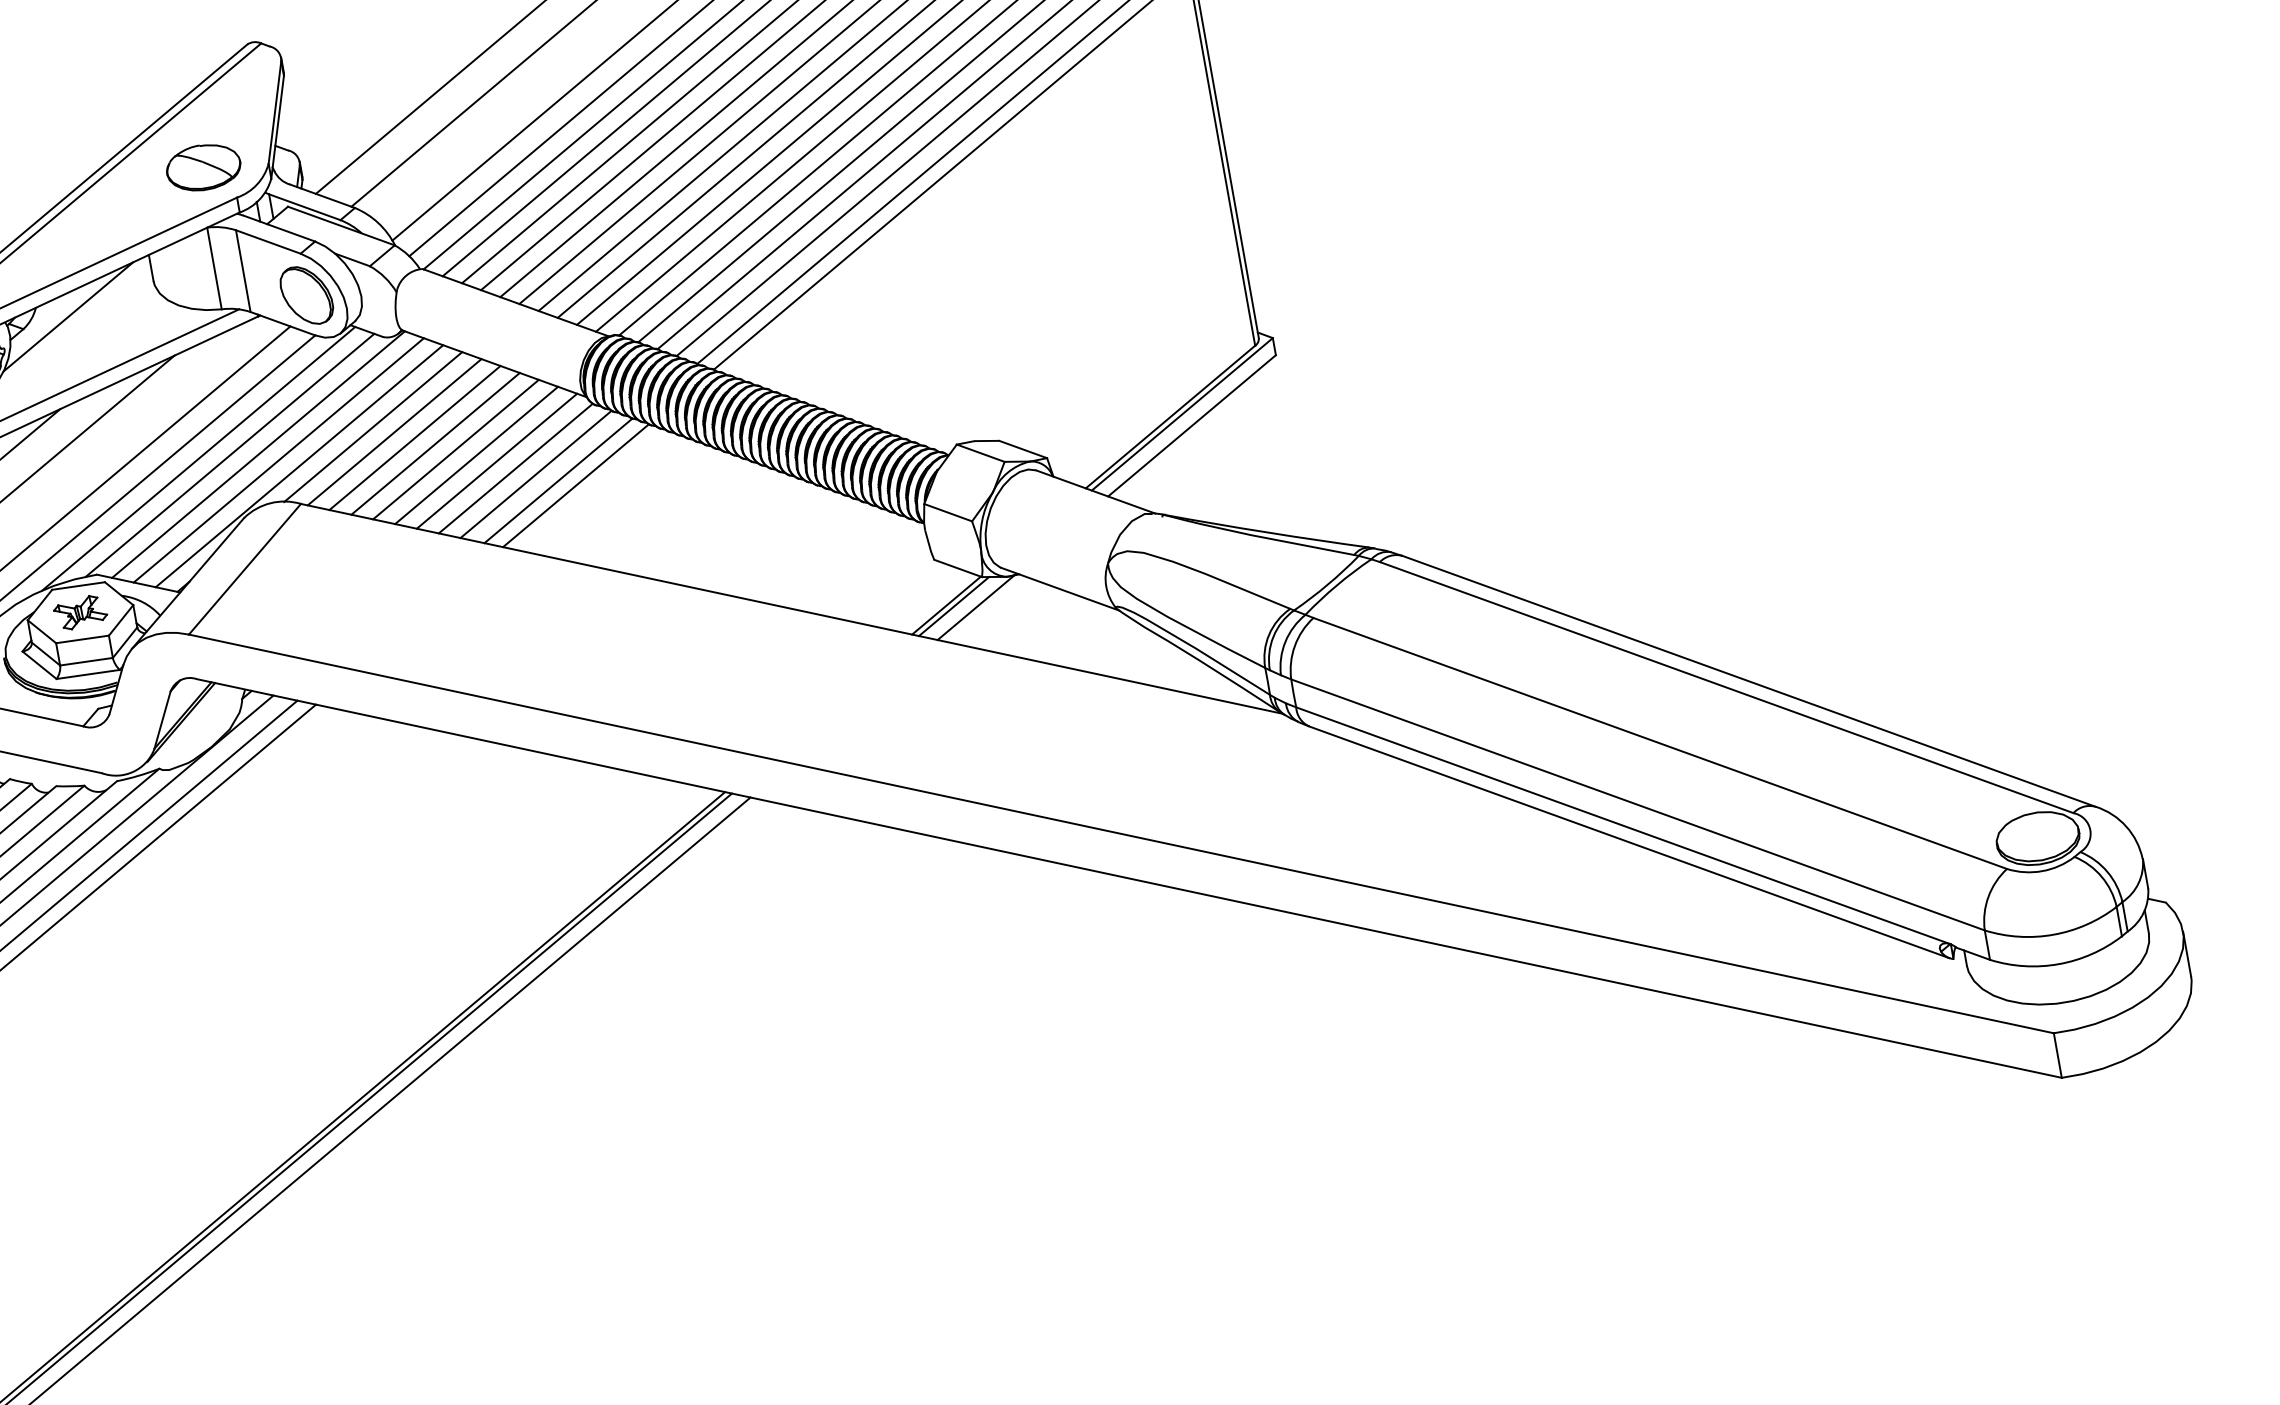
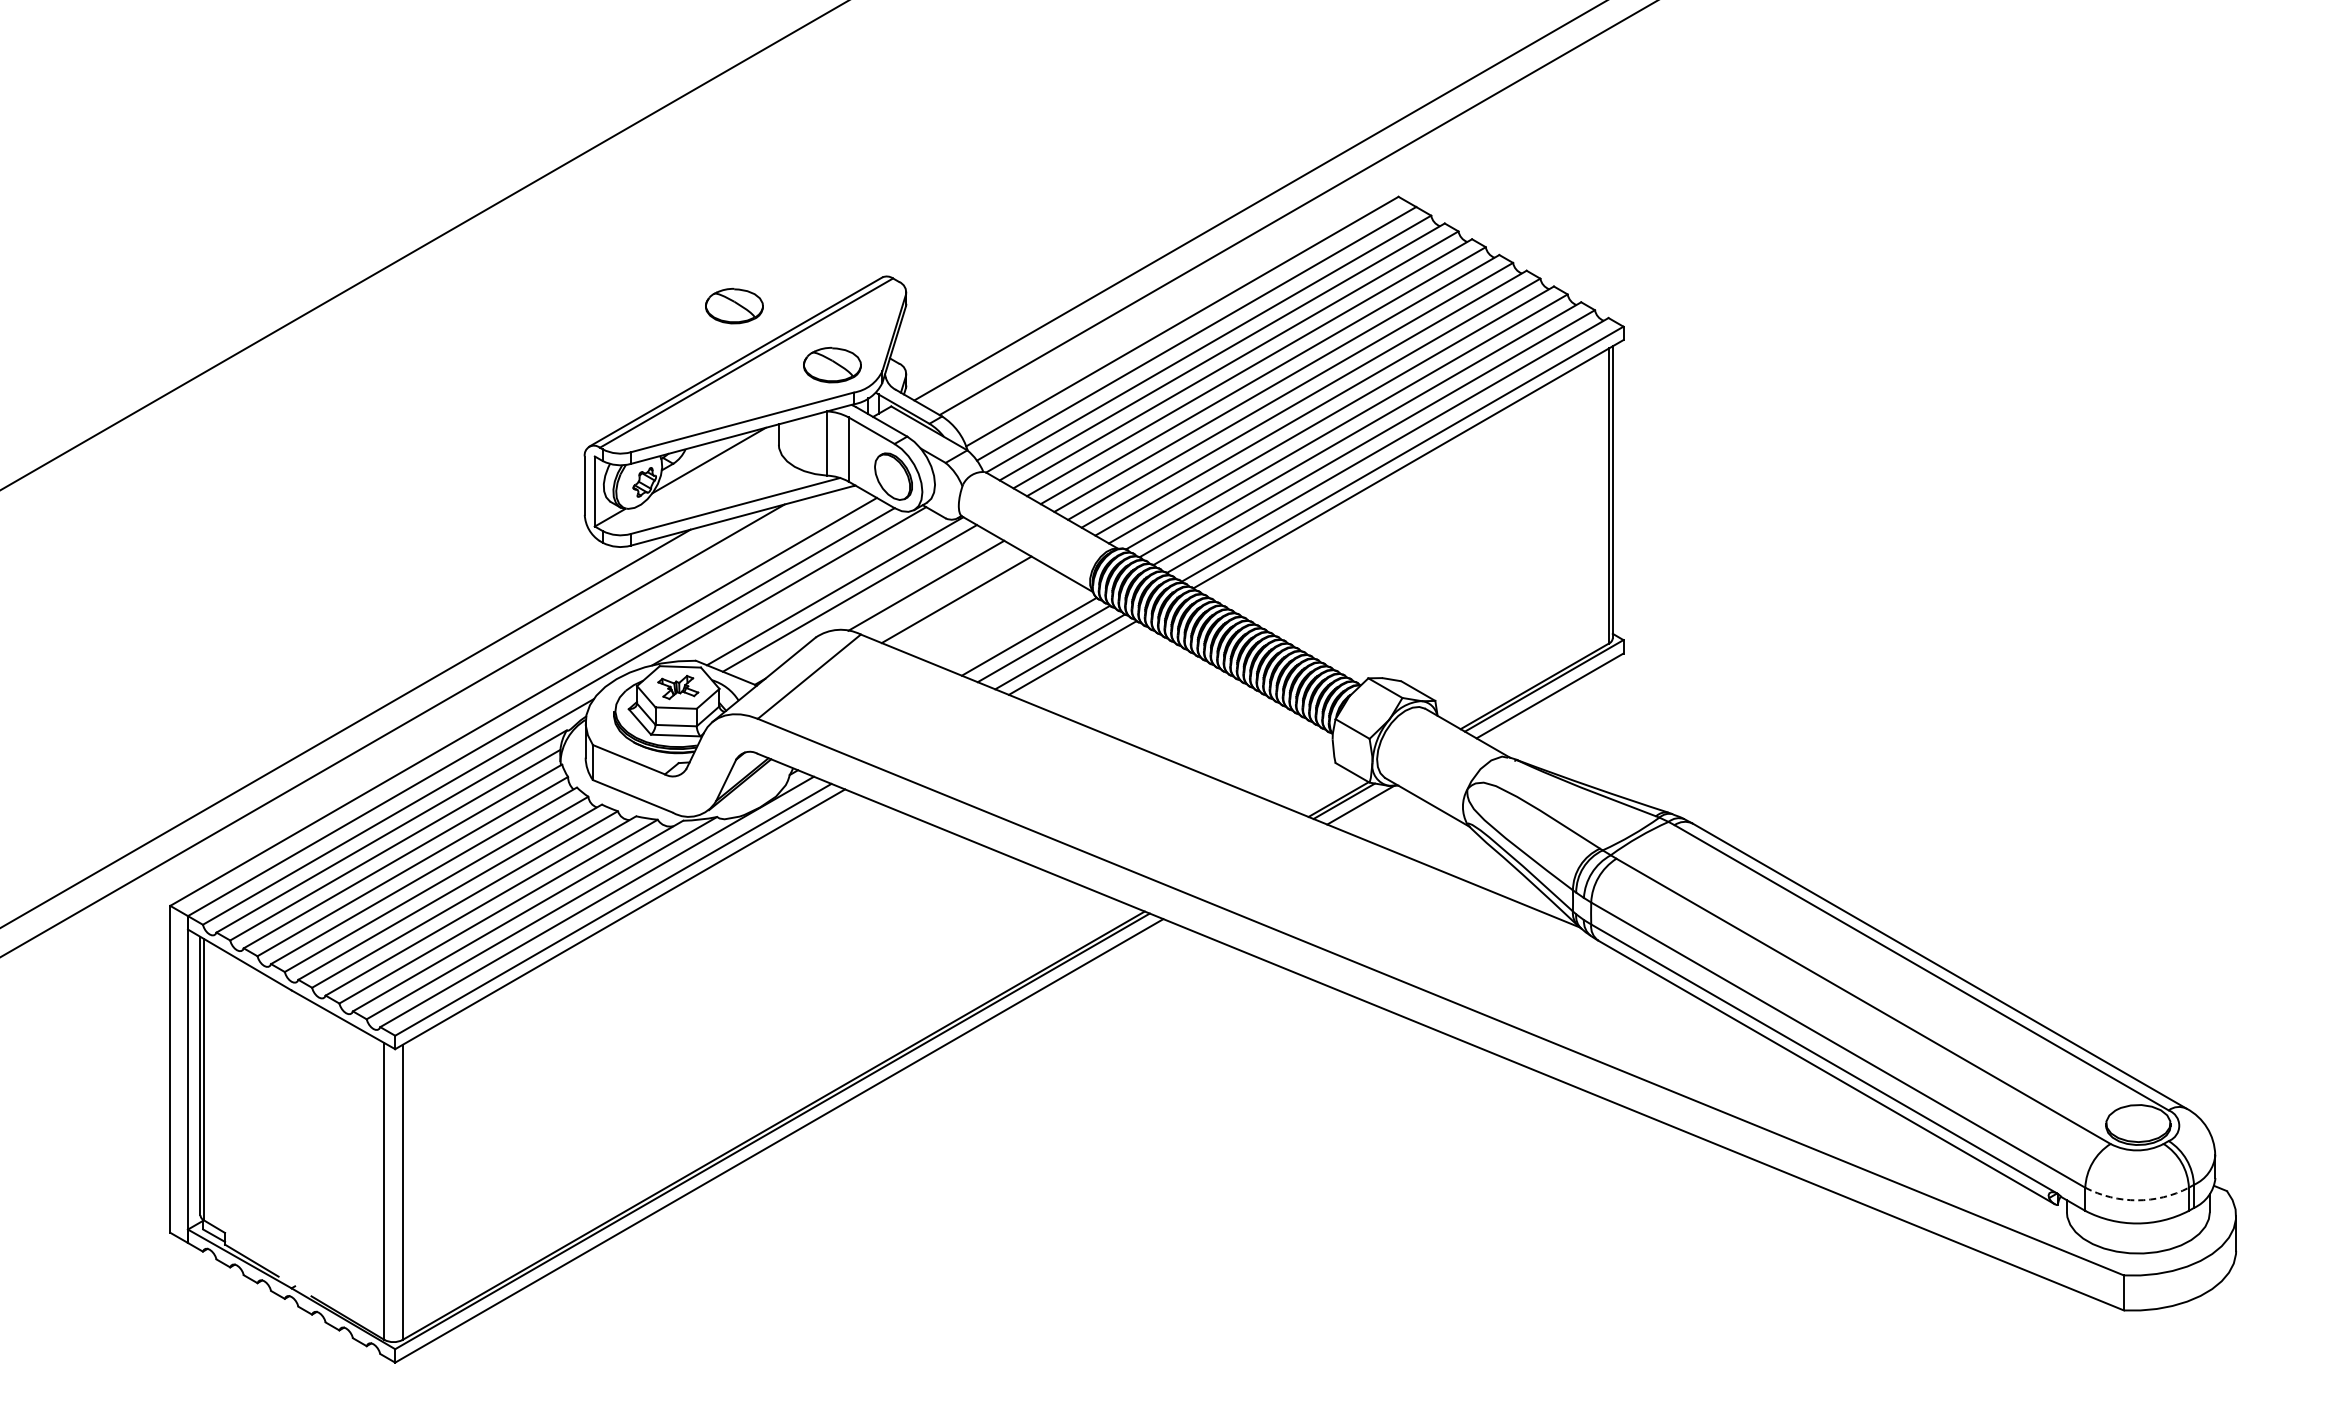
part: (65, 115) -> (734, 306), added
line: (394, 432) -> (941, 592), removed
line: (435, 443) -> (971, 606), removed
line: (455, 450) -> (985, 614), removed
line: (229, 454) -> (813, 587), removed
line: (475, 455) -> (1000, 621), removed
line: (496, 461) -> (1015, 628), removed
line: (298, 466) -> (864, 605), removed
arc: (2054, 934) -> (2137, 1200), solid -> dashed

